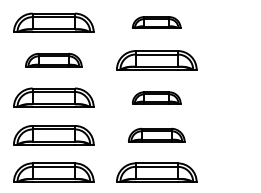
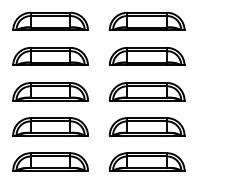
part: (156, 21) -> (146, 20), size x1.67
part: (53, 60) -> (50, 56), size x1.43
part: (156, 97) -> (146, 91), size x1.67
part: (156, 134) -> (146, 126), size x1.43

